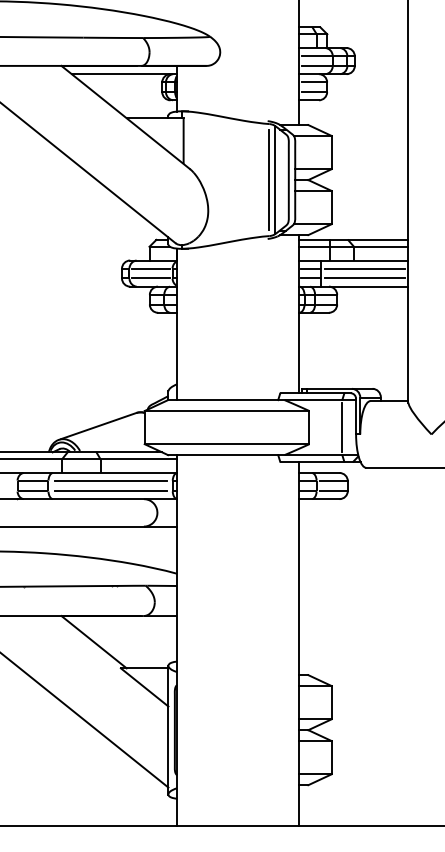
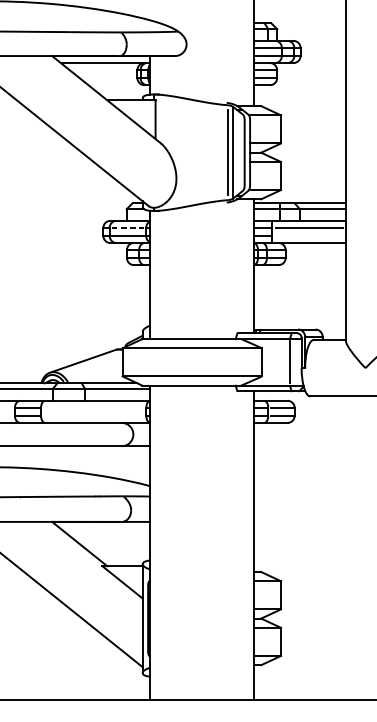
line: (151, 268) -> (128, 227), solid -> dashed
line: (364, 278) -> (308, 236), removed
line: (110, 481) -> (93, 408), removed
line: (110, 490) -> (93, 415), removed

